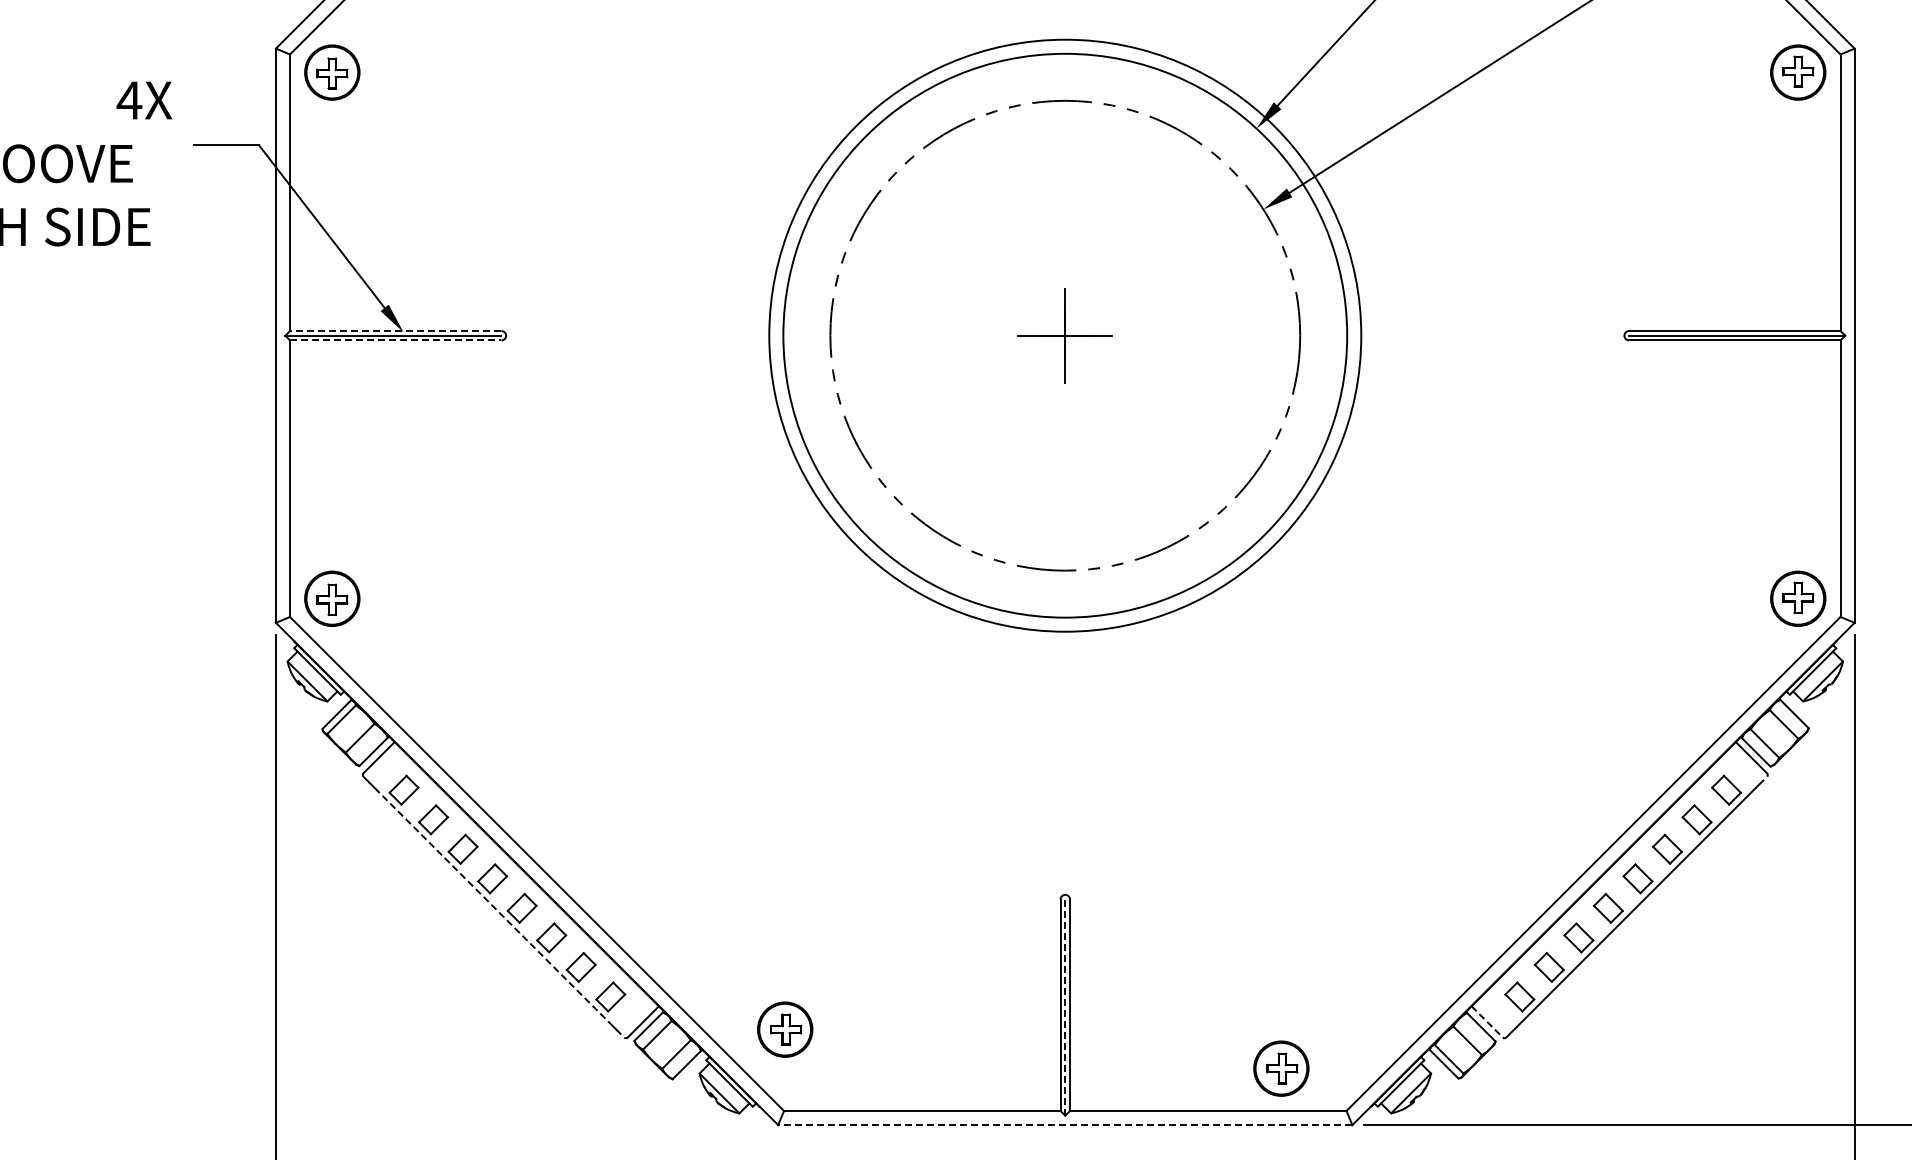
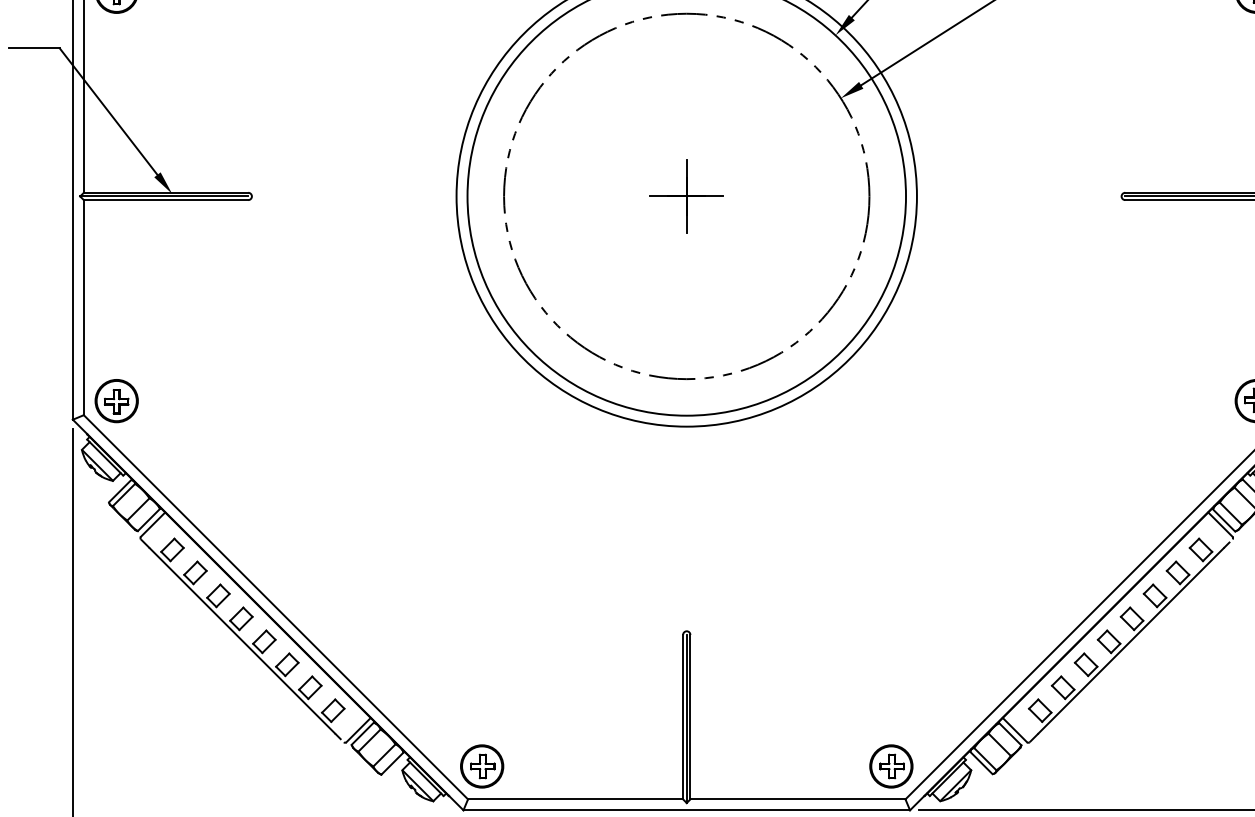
line: (395, 331) -> (165, 193), dashed -> solid
line: (395, 340) -> (165, 200), dashed -> solid
line: (494, 907) -> (242, 641), dashed -> solid
line: (1065, 1007) -> (686, 718), dashed -> solid
line: (1487, 1022) -> (1015, 730), dashed -> solid
part: (785, 1029) -> (482, 766), moved
part: (1281, 1068) -> (891, 766), moved
line: (1064, 1125) -> (686, 810), dashed -> solid

